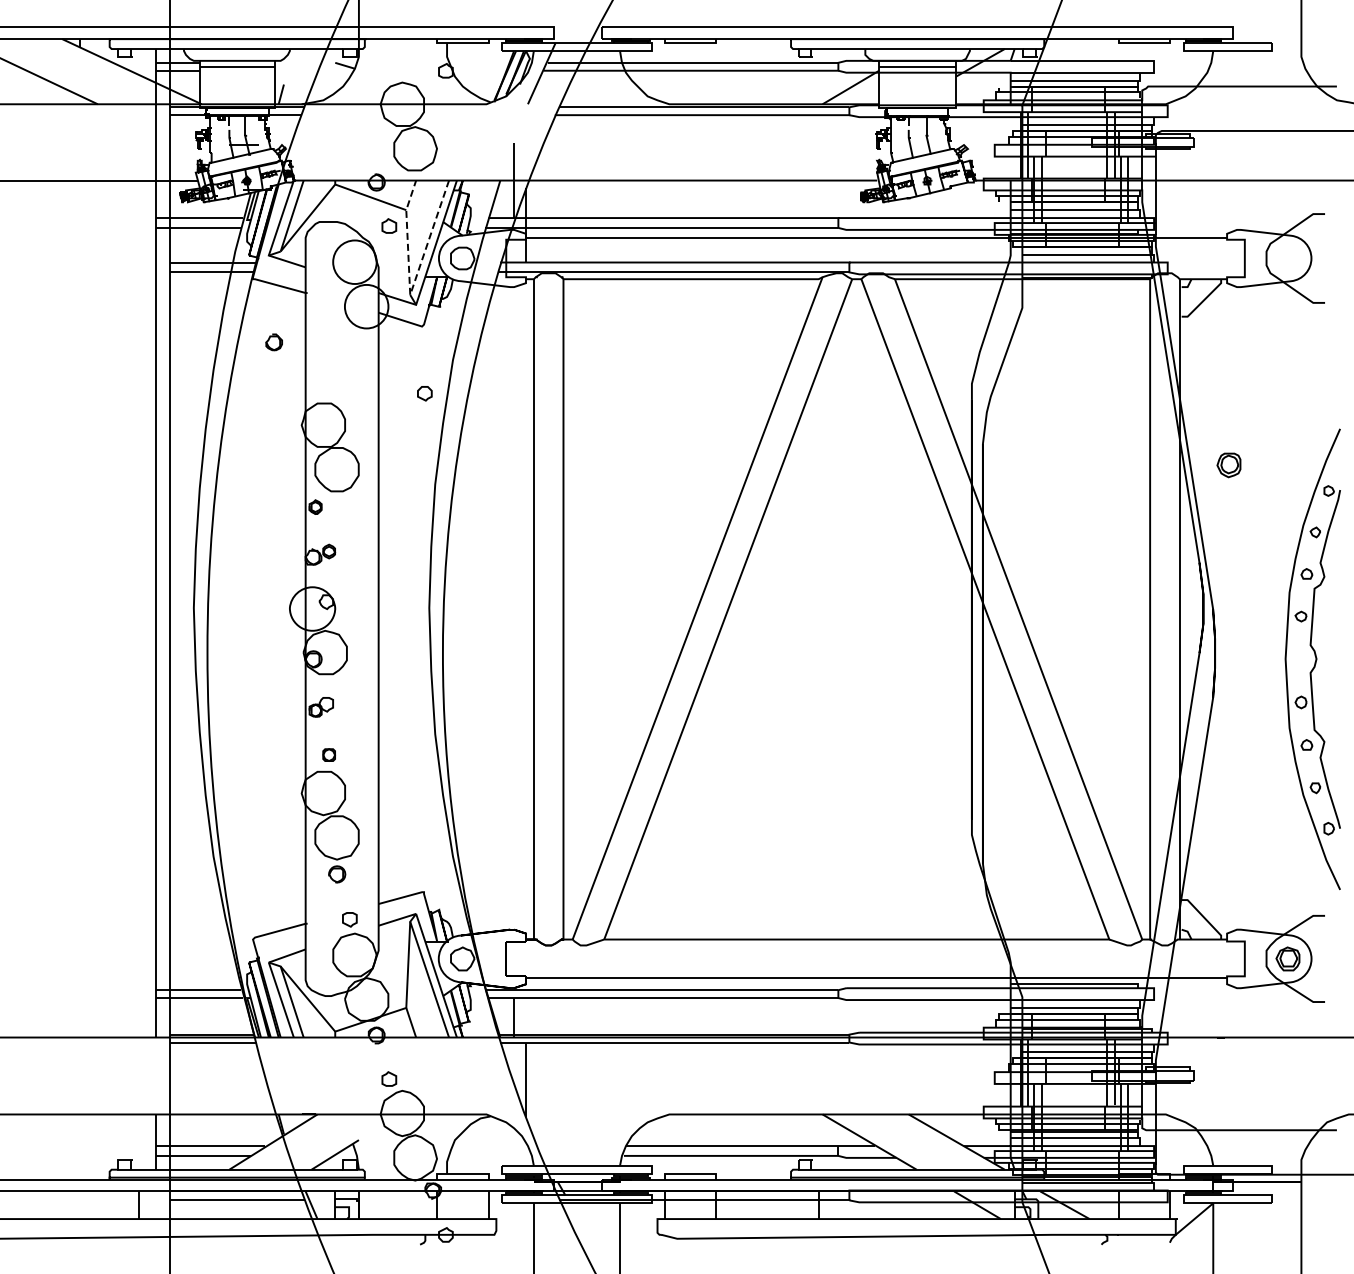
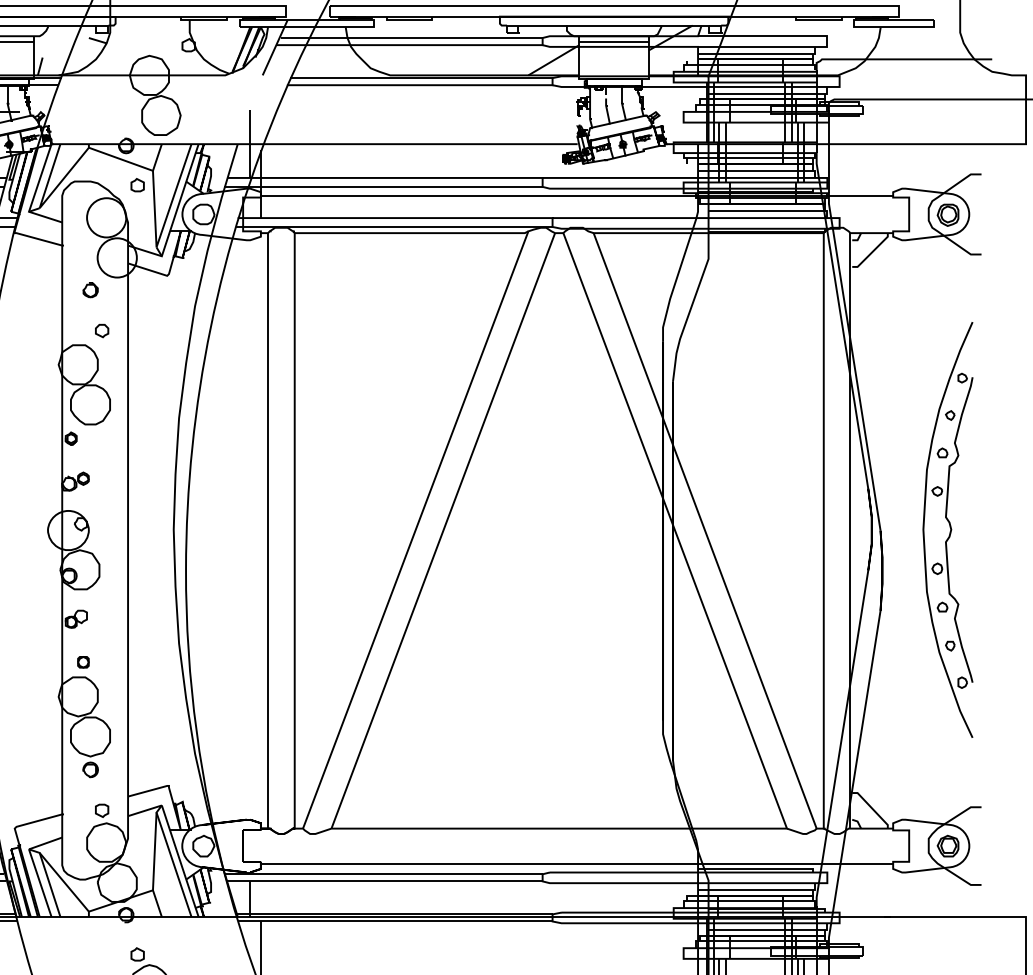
line: (410, 294) -> (156, 246), dashed -> solid
part: (273, 342) -> (90, 290), moved
part: (424, 393) -> (101, 330), moved
part: (1228, 465) -> (947, 215), moved
part: (1312, 659) -> (947, 530), moved

